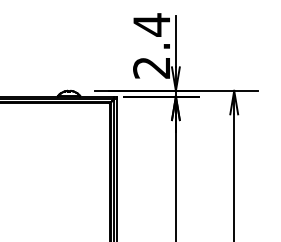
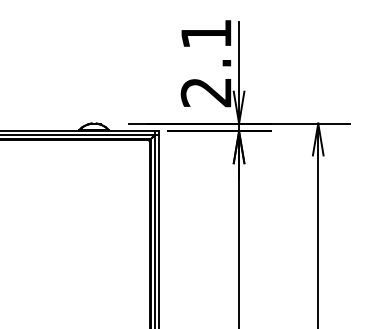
text: (151, 24) -> (205, 33), 2.4 -> 2.1

